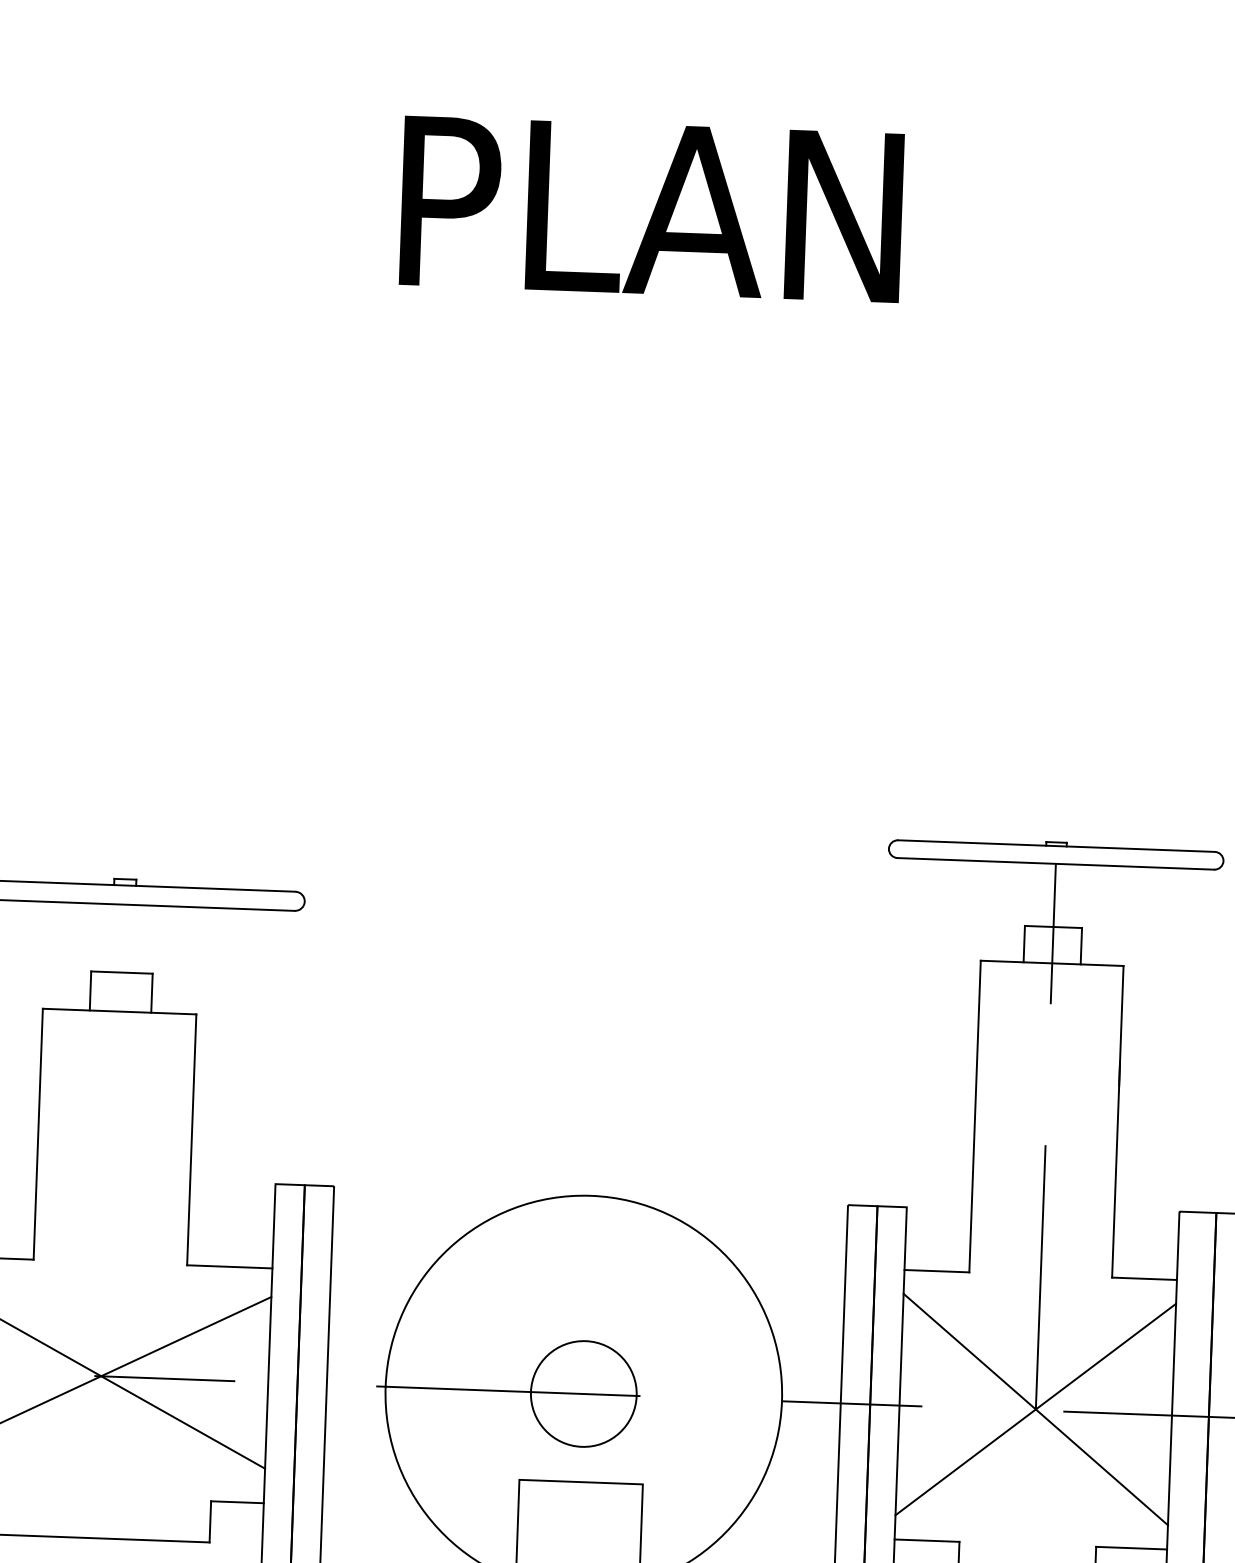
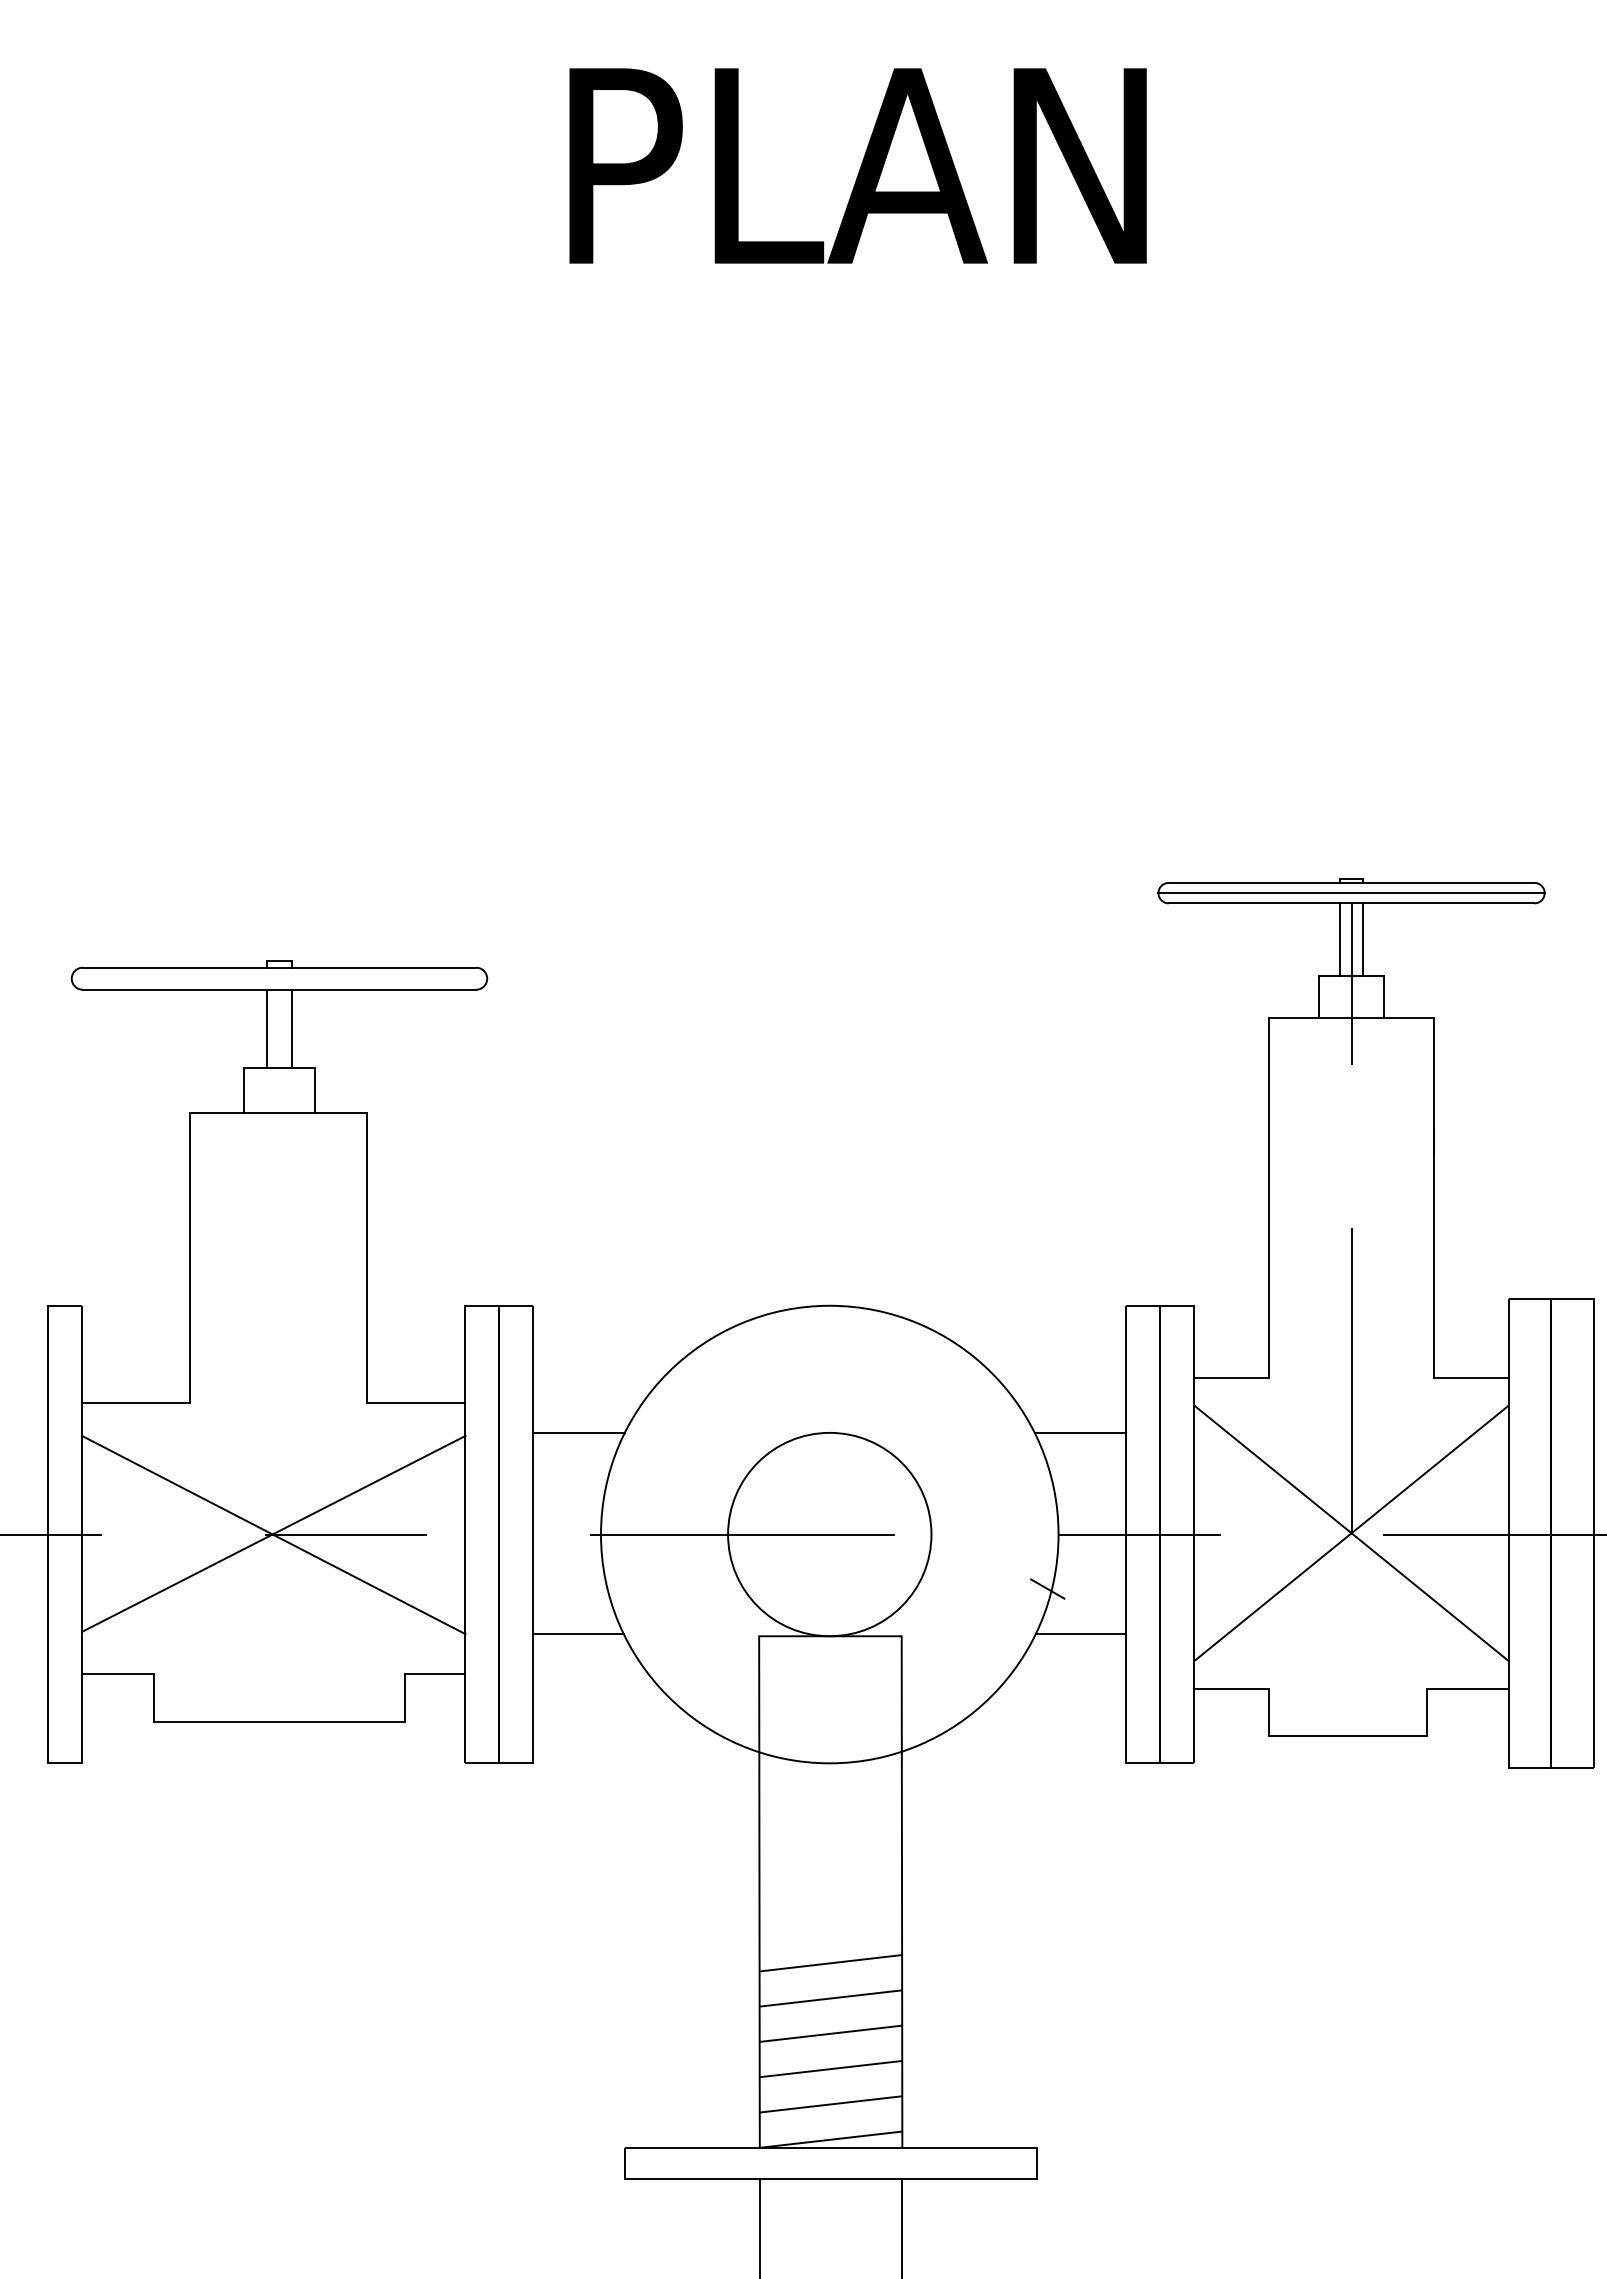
line: (1056, 855) -> (1351, 893), added
line: (1044, 894) -> (1339, 939), added
line: (1065, 895) -> (1363, 939), added
line: (111, 937) -> (266, 1028), added
line: (134, 938) -> (292, 1028), added
line: (369, 1297) -> (578, 1432), added
line: (804, 1313) -> (1080, 1432), added
circle: (583, 1393) -> (829, 1534), size x1.67
line: (770, 1447) -> (1047, 1588), added
line: (362, 1472) -> (578, 1634), added
line: (797, 1488) -> (1080, 1634), added

